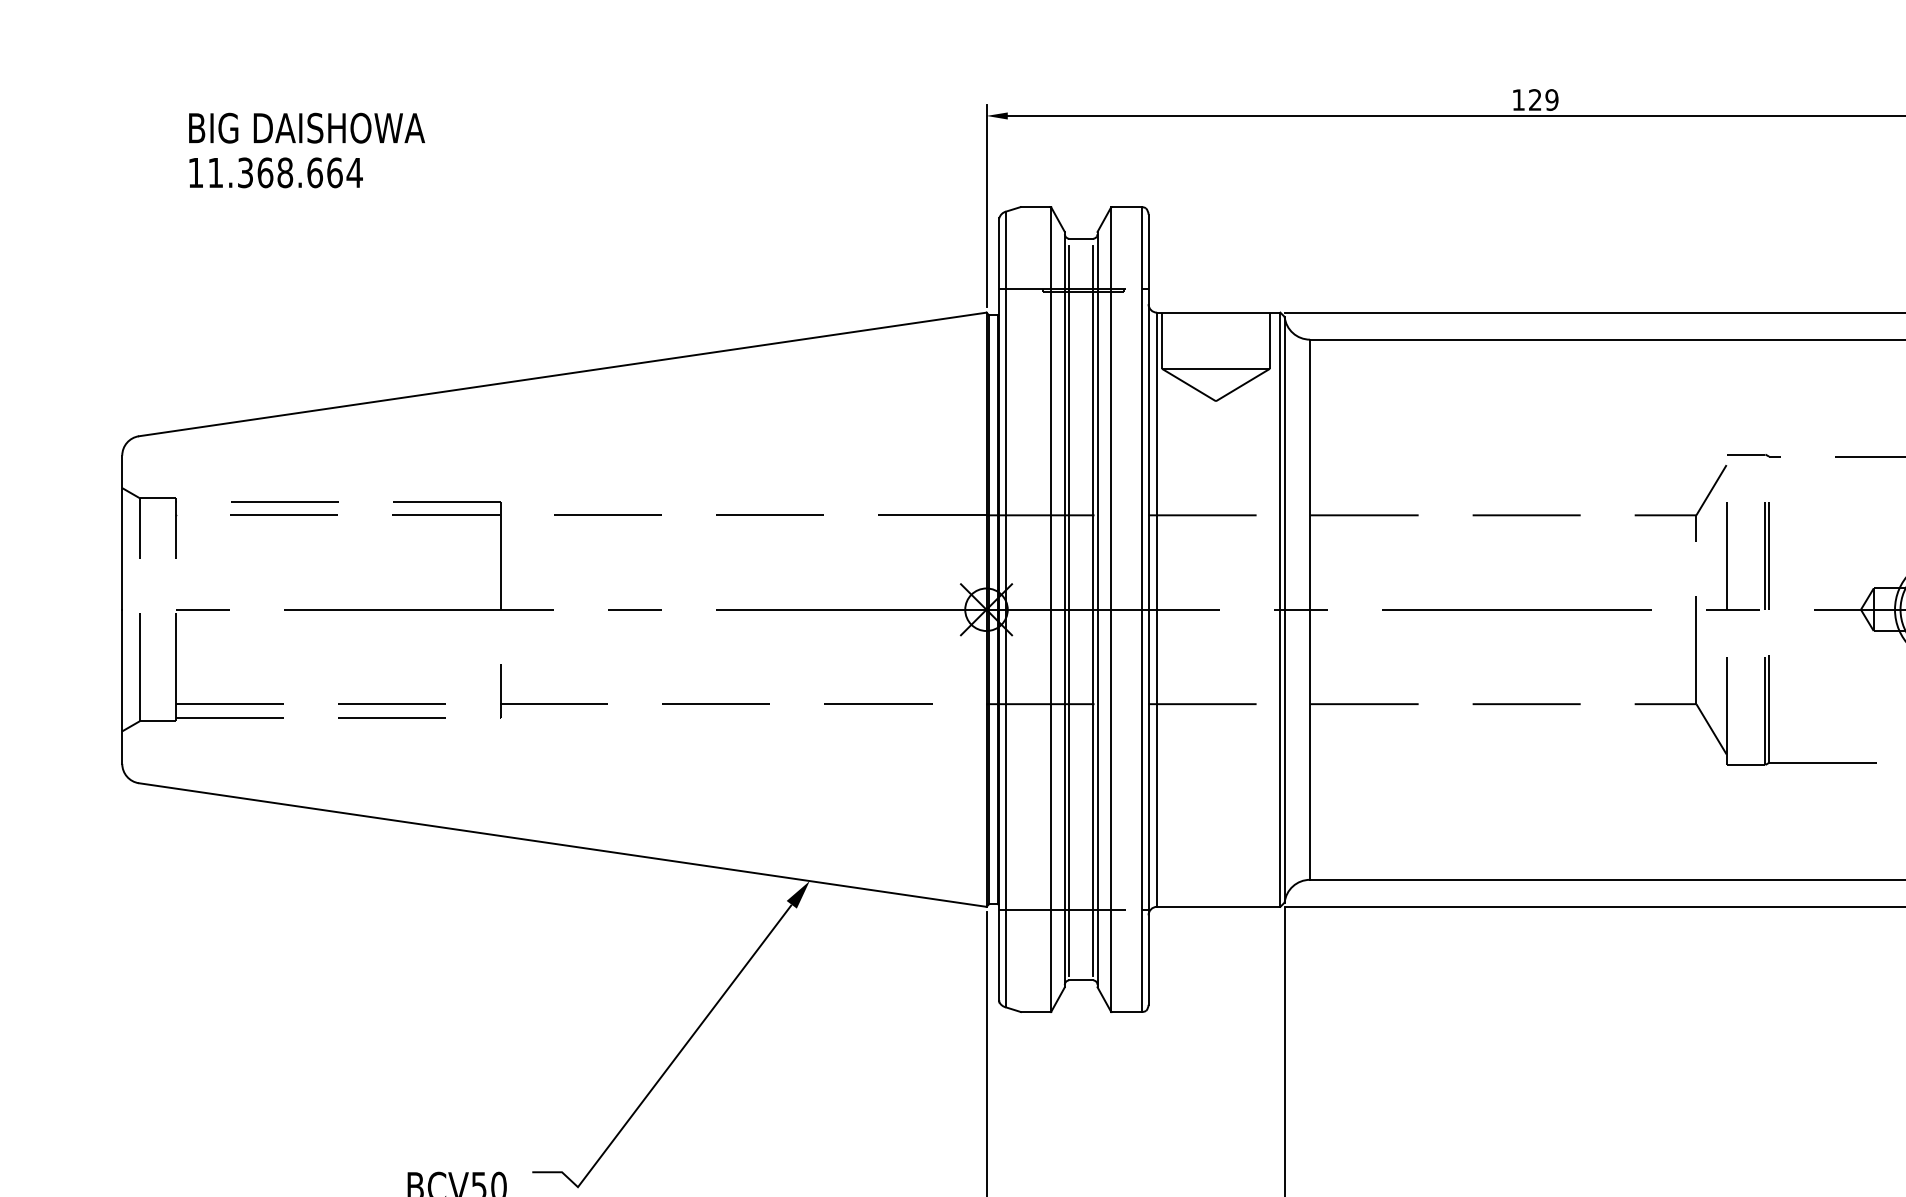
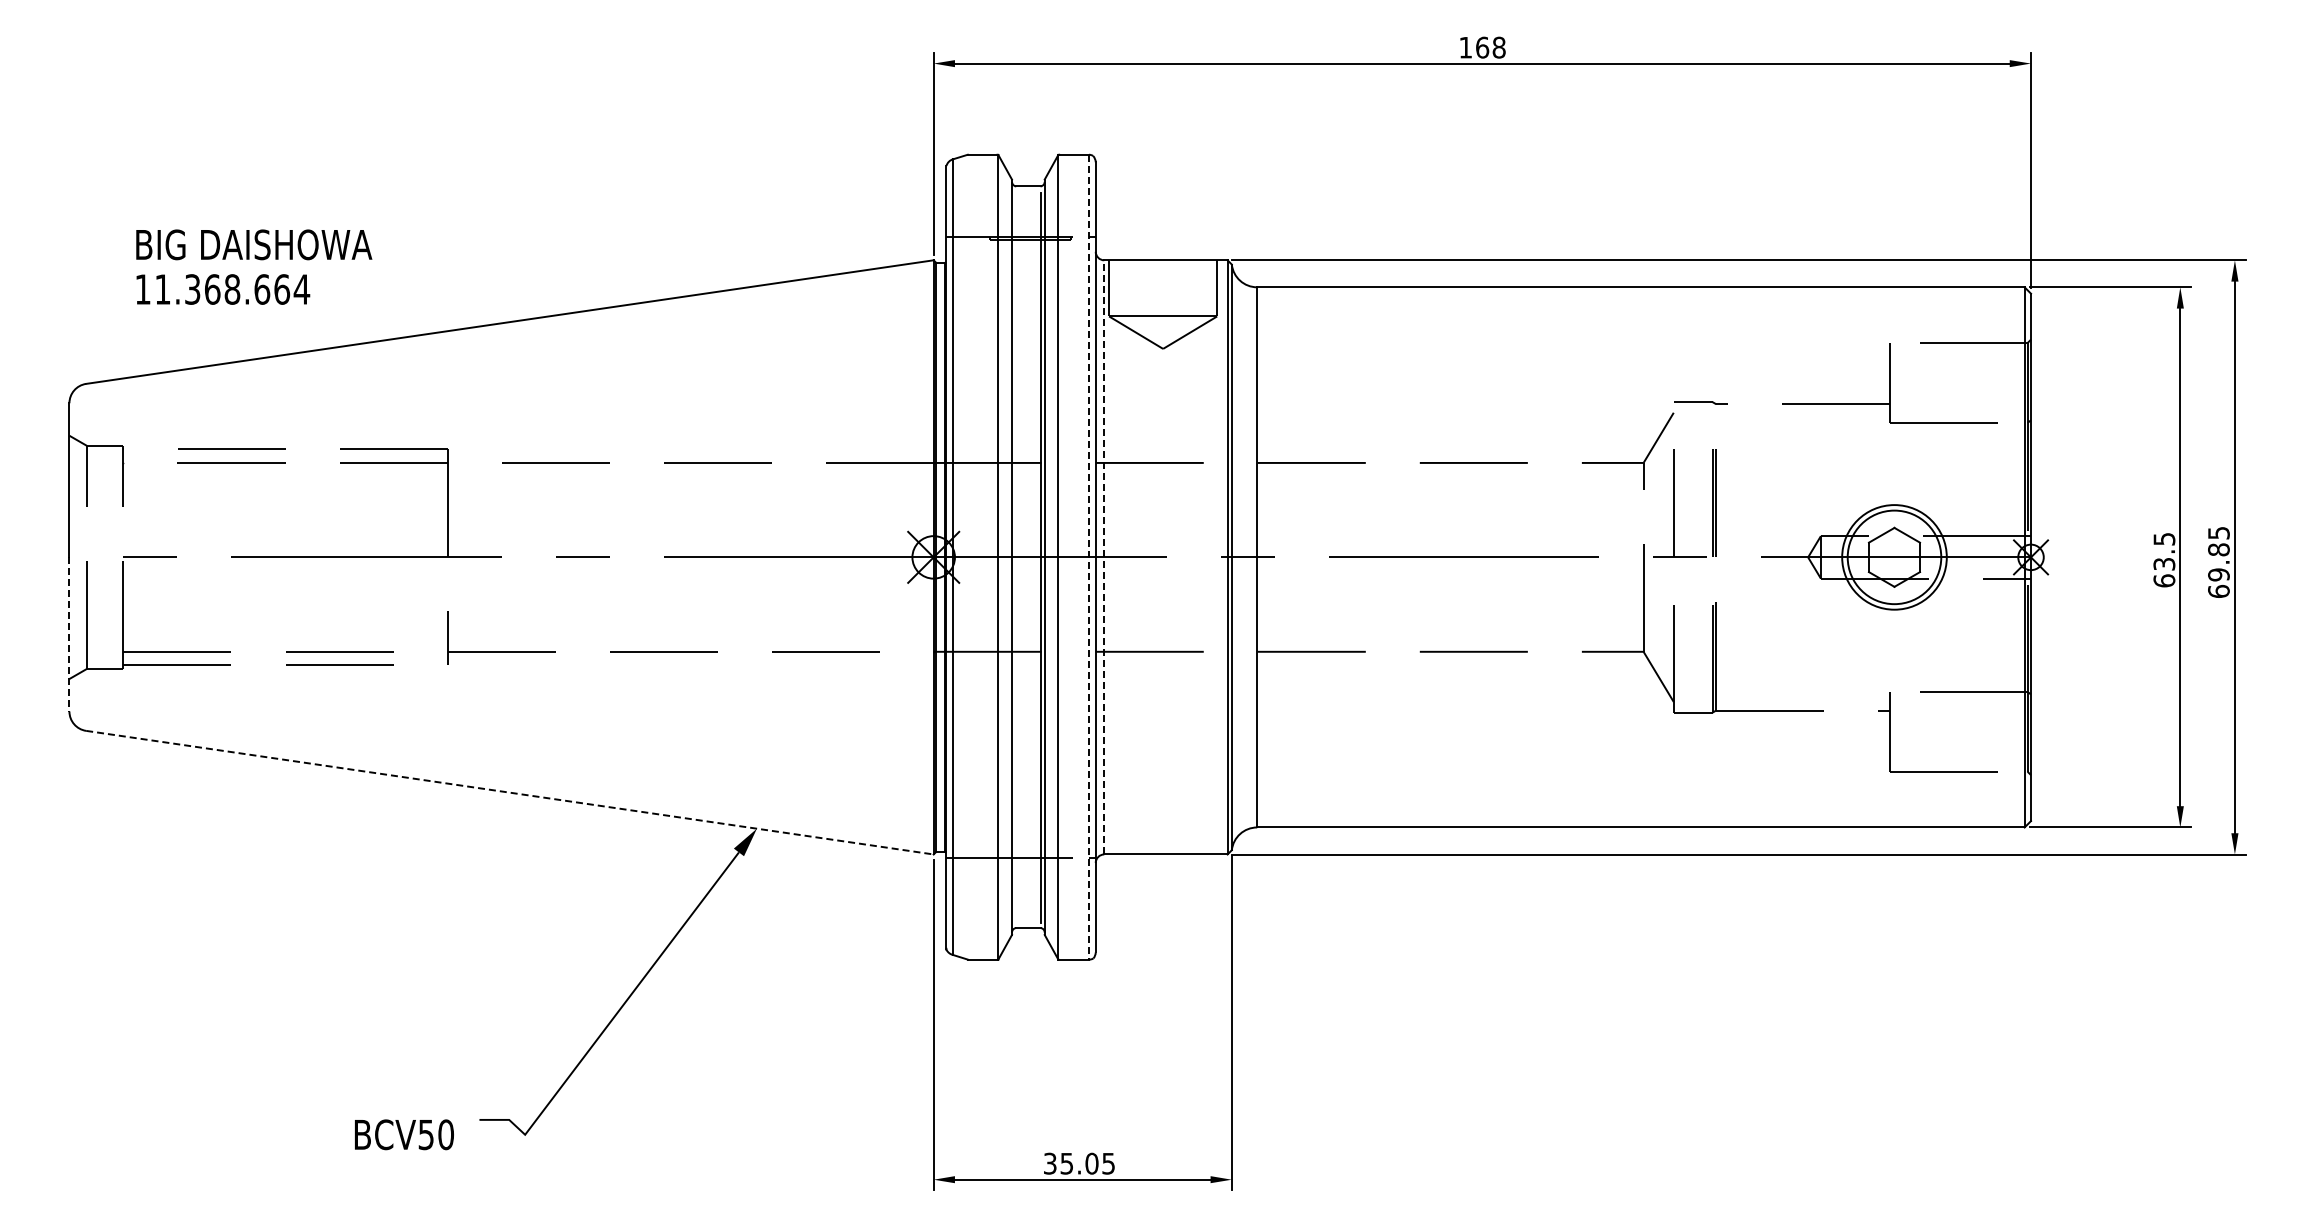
text: (1543, 99) -> (1490, 47), 129 -> 168
text: (307, 149) -> (254, 266), moved
line: (1157, 608) -> (1104, 556), solid -> dashed
line: (1141, 609) -> (1088, 557), solid -> dashed
line: (1069, 610) -> (1016, 558), removed
line: (122, 686) -> (69, 634), solid -> dashed
line: (563, 844) -> (510, 792), solid -> dashed

